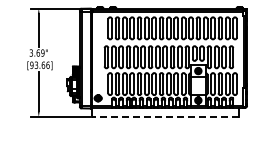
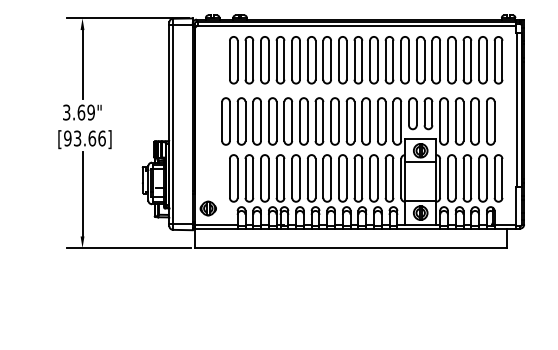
line: (164, 116) -> (348, 247), dashed -> solid

